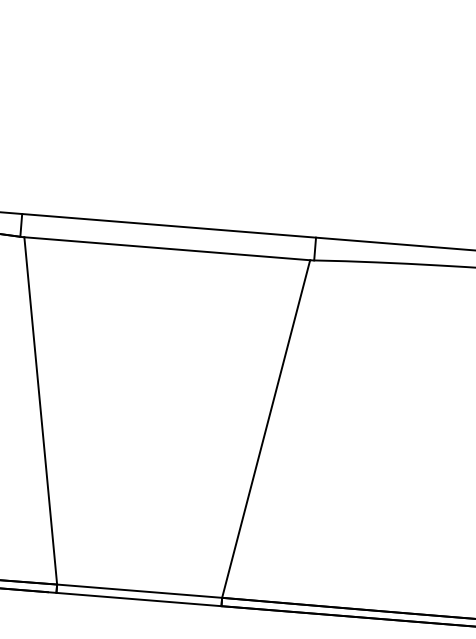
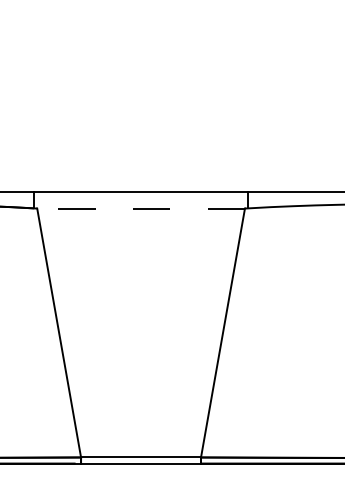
line: (167, 248) -> (141, 208), solid -> dashed

